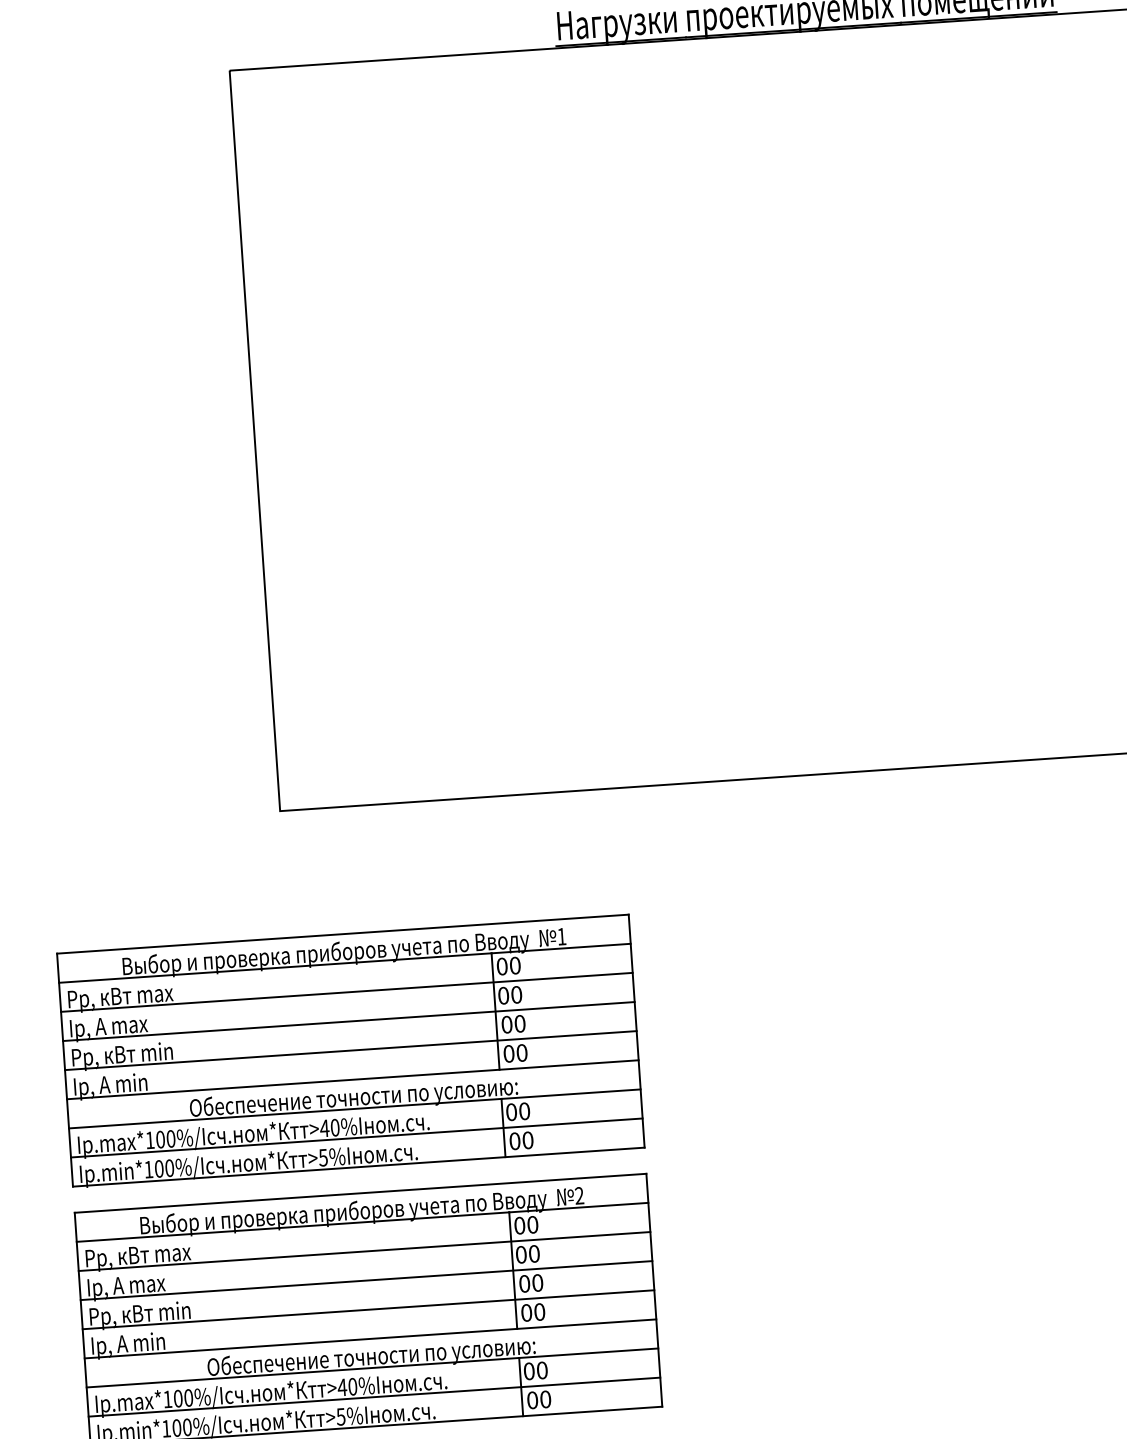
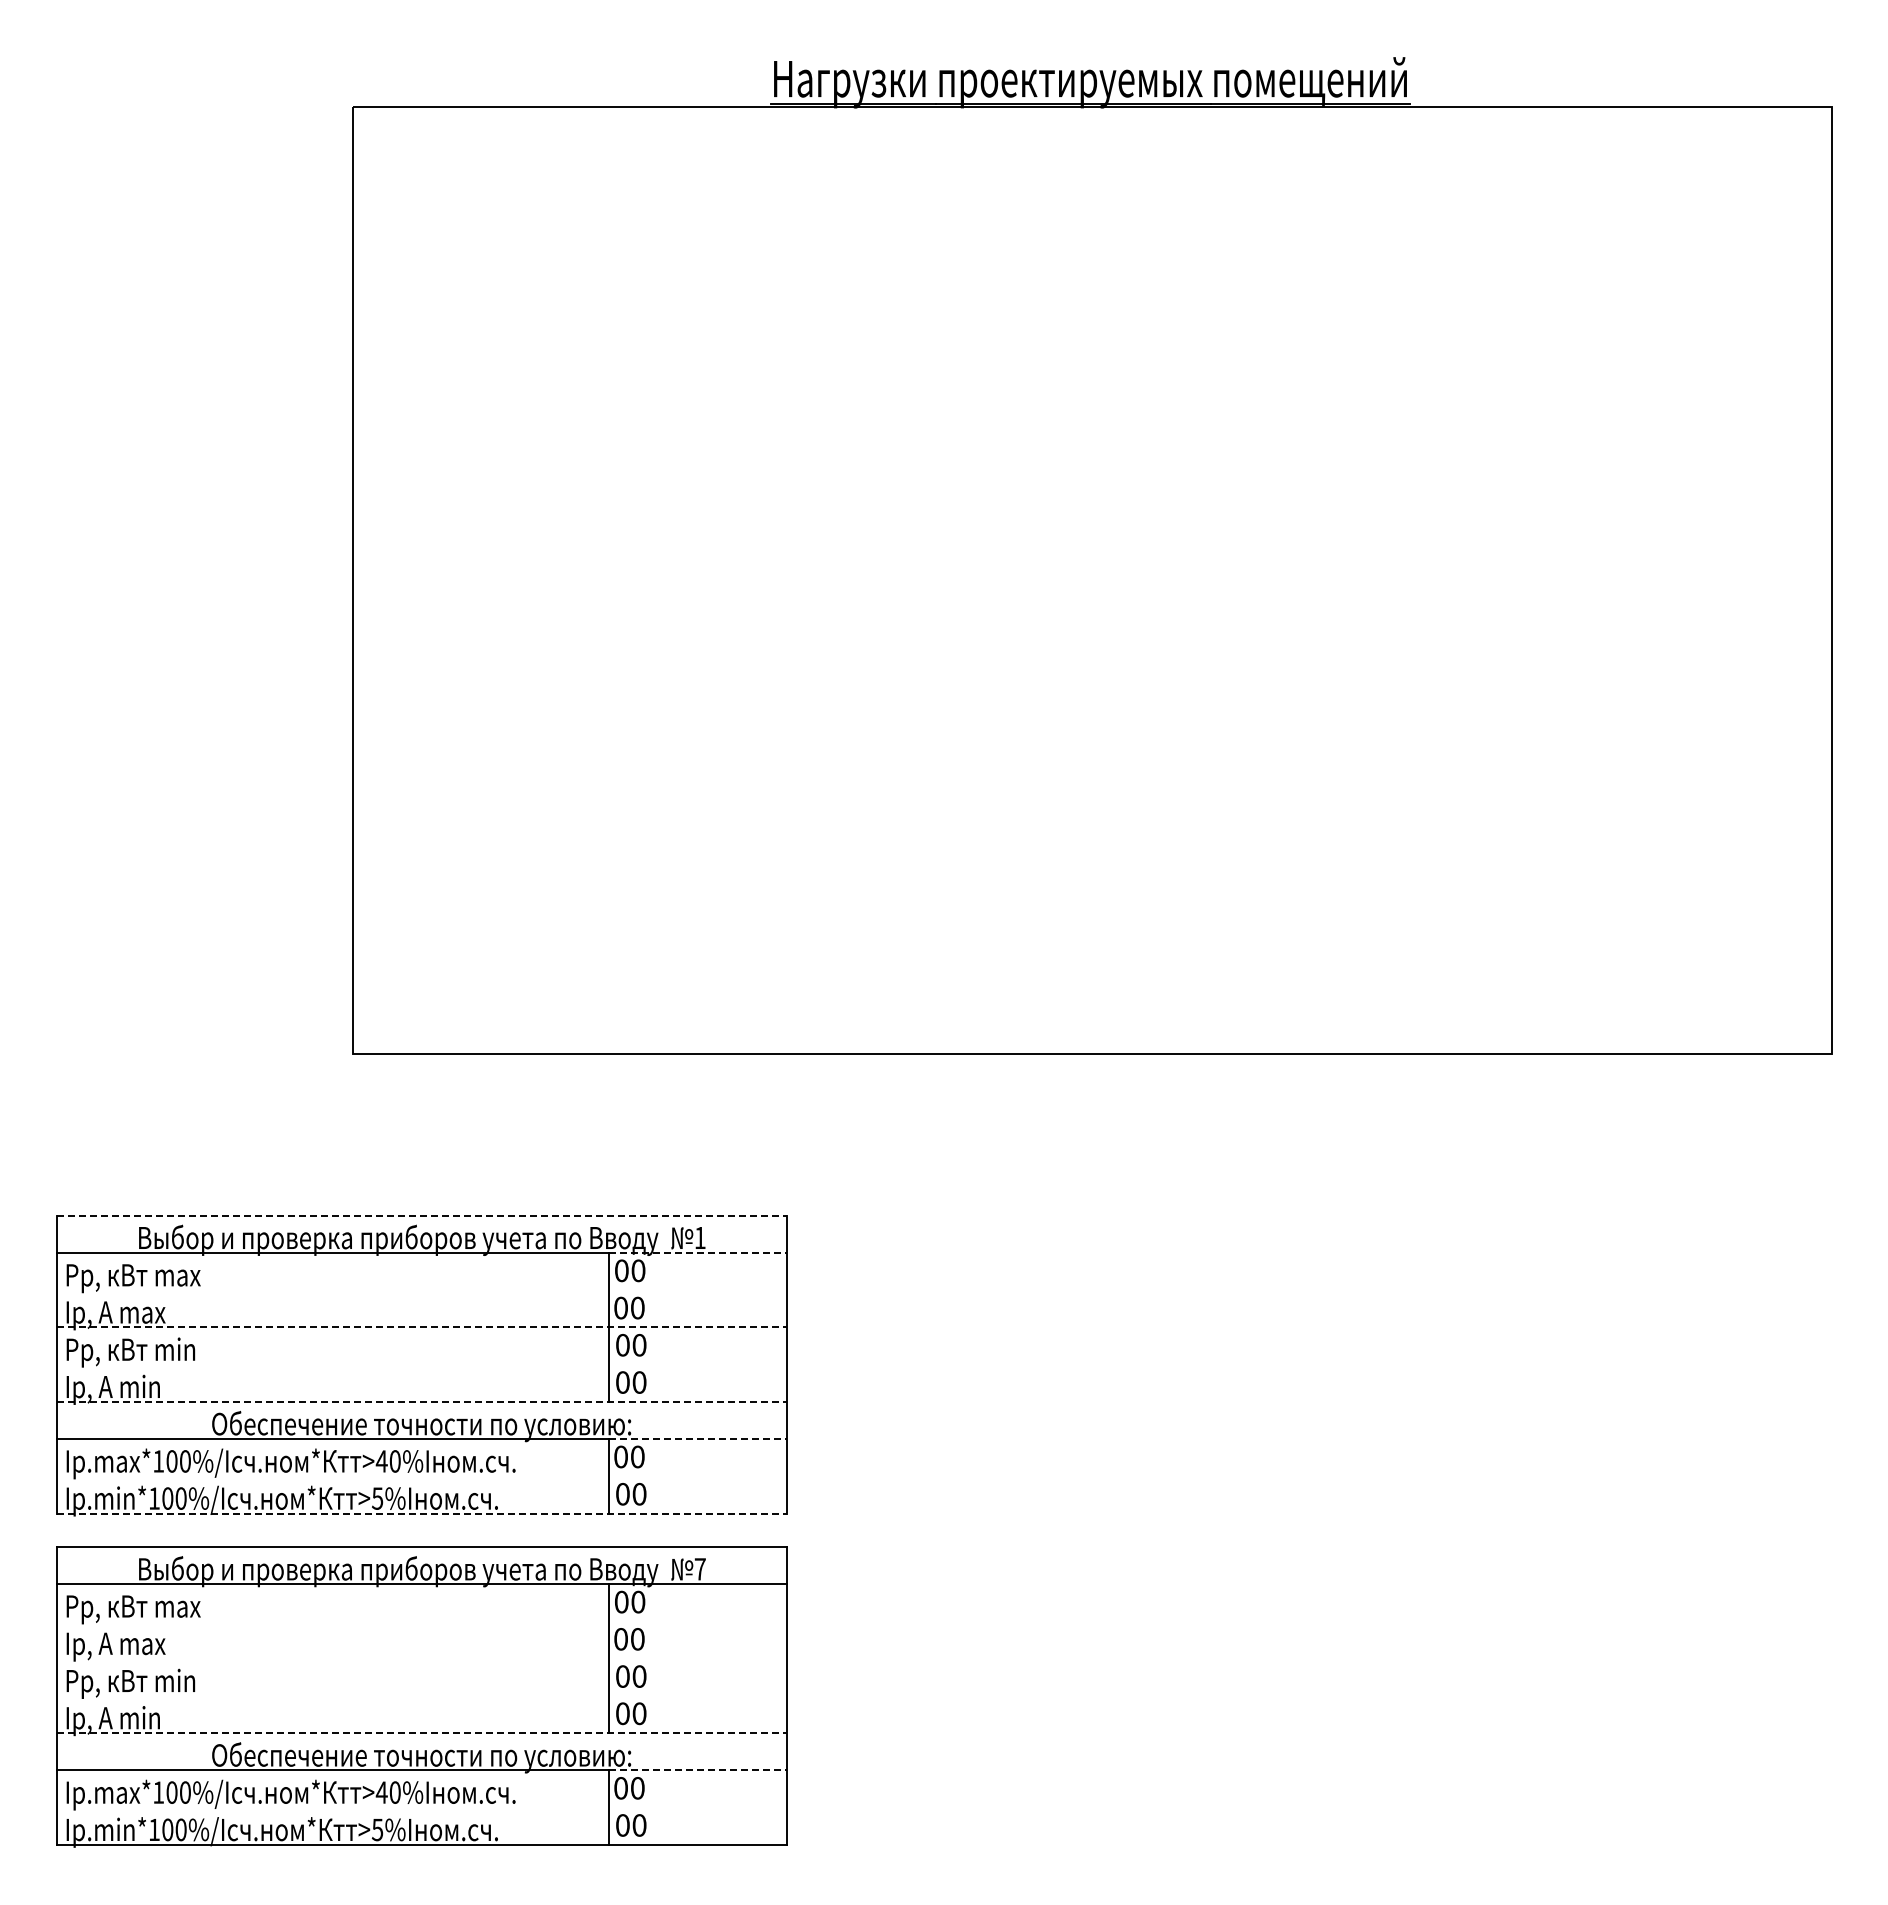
line: (343, 933) -> (422, 1215), solid -> dashed
line: (561, 948) -> (698, 1253), solid -> dashed
line: (346, 992) -> (421, 1290), removed
line: (349, 1021) -> (422, 1327), solid -> dashed
line: (350, 1050) -> (421, 1364), removed
line: (353, 1079) -> (422, 1401), solid -> dashed
line: (571, 1094) -> (698, 1439), solid -> dashed
line: (356, 1138) -> (421, 1476), removed
line: (359, 1167) -> (422, 1513), solid -> dashed
text: (578, 1196) -> (699, 1569), 2 -> 7
line: (364, 1251) -> (421, 1621), removed
line: (366, 1280) -> (421, 1658), removed
line: (368, 1309) -> (421, 1695), removed
line: (371, 1339) -> (422, 1733), solid -> dashed
line: (588, 1353) -> (698, 1770), solid -> dashed
line: (374, 1397) -> (421, 1807), removed

